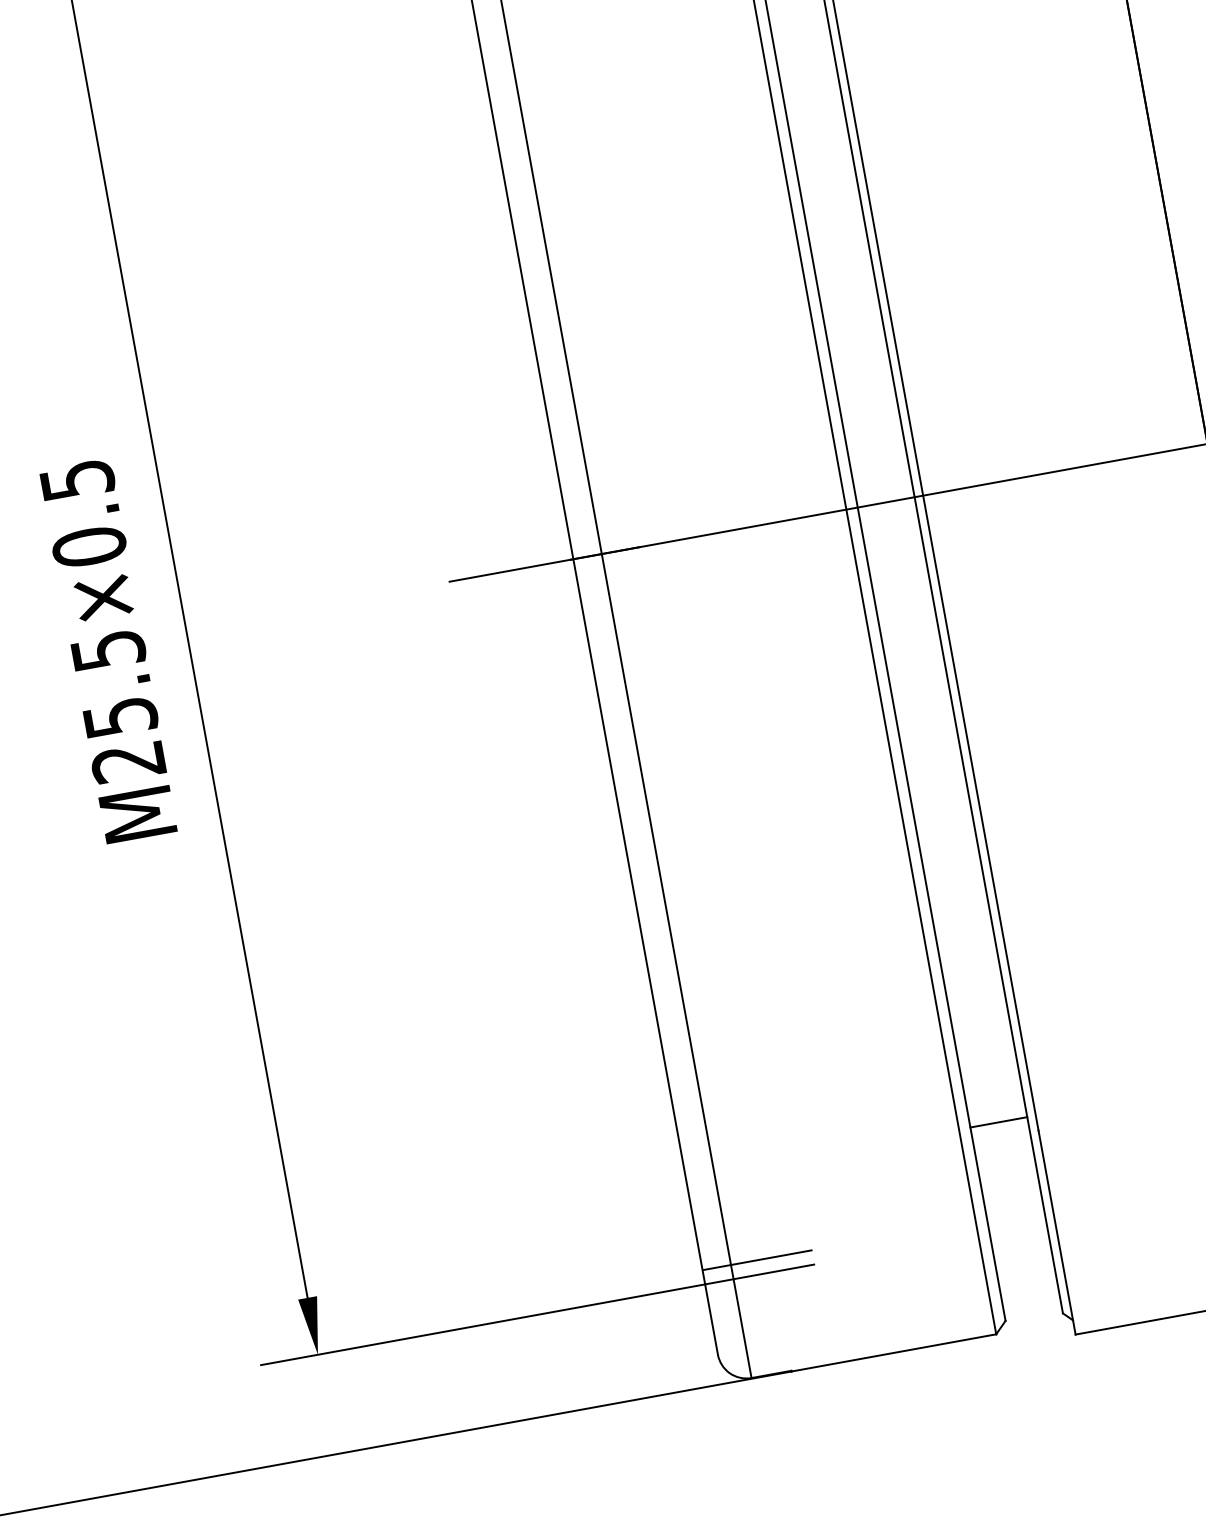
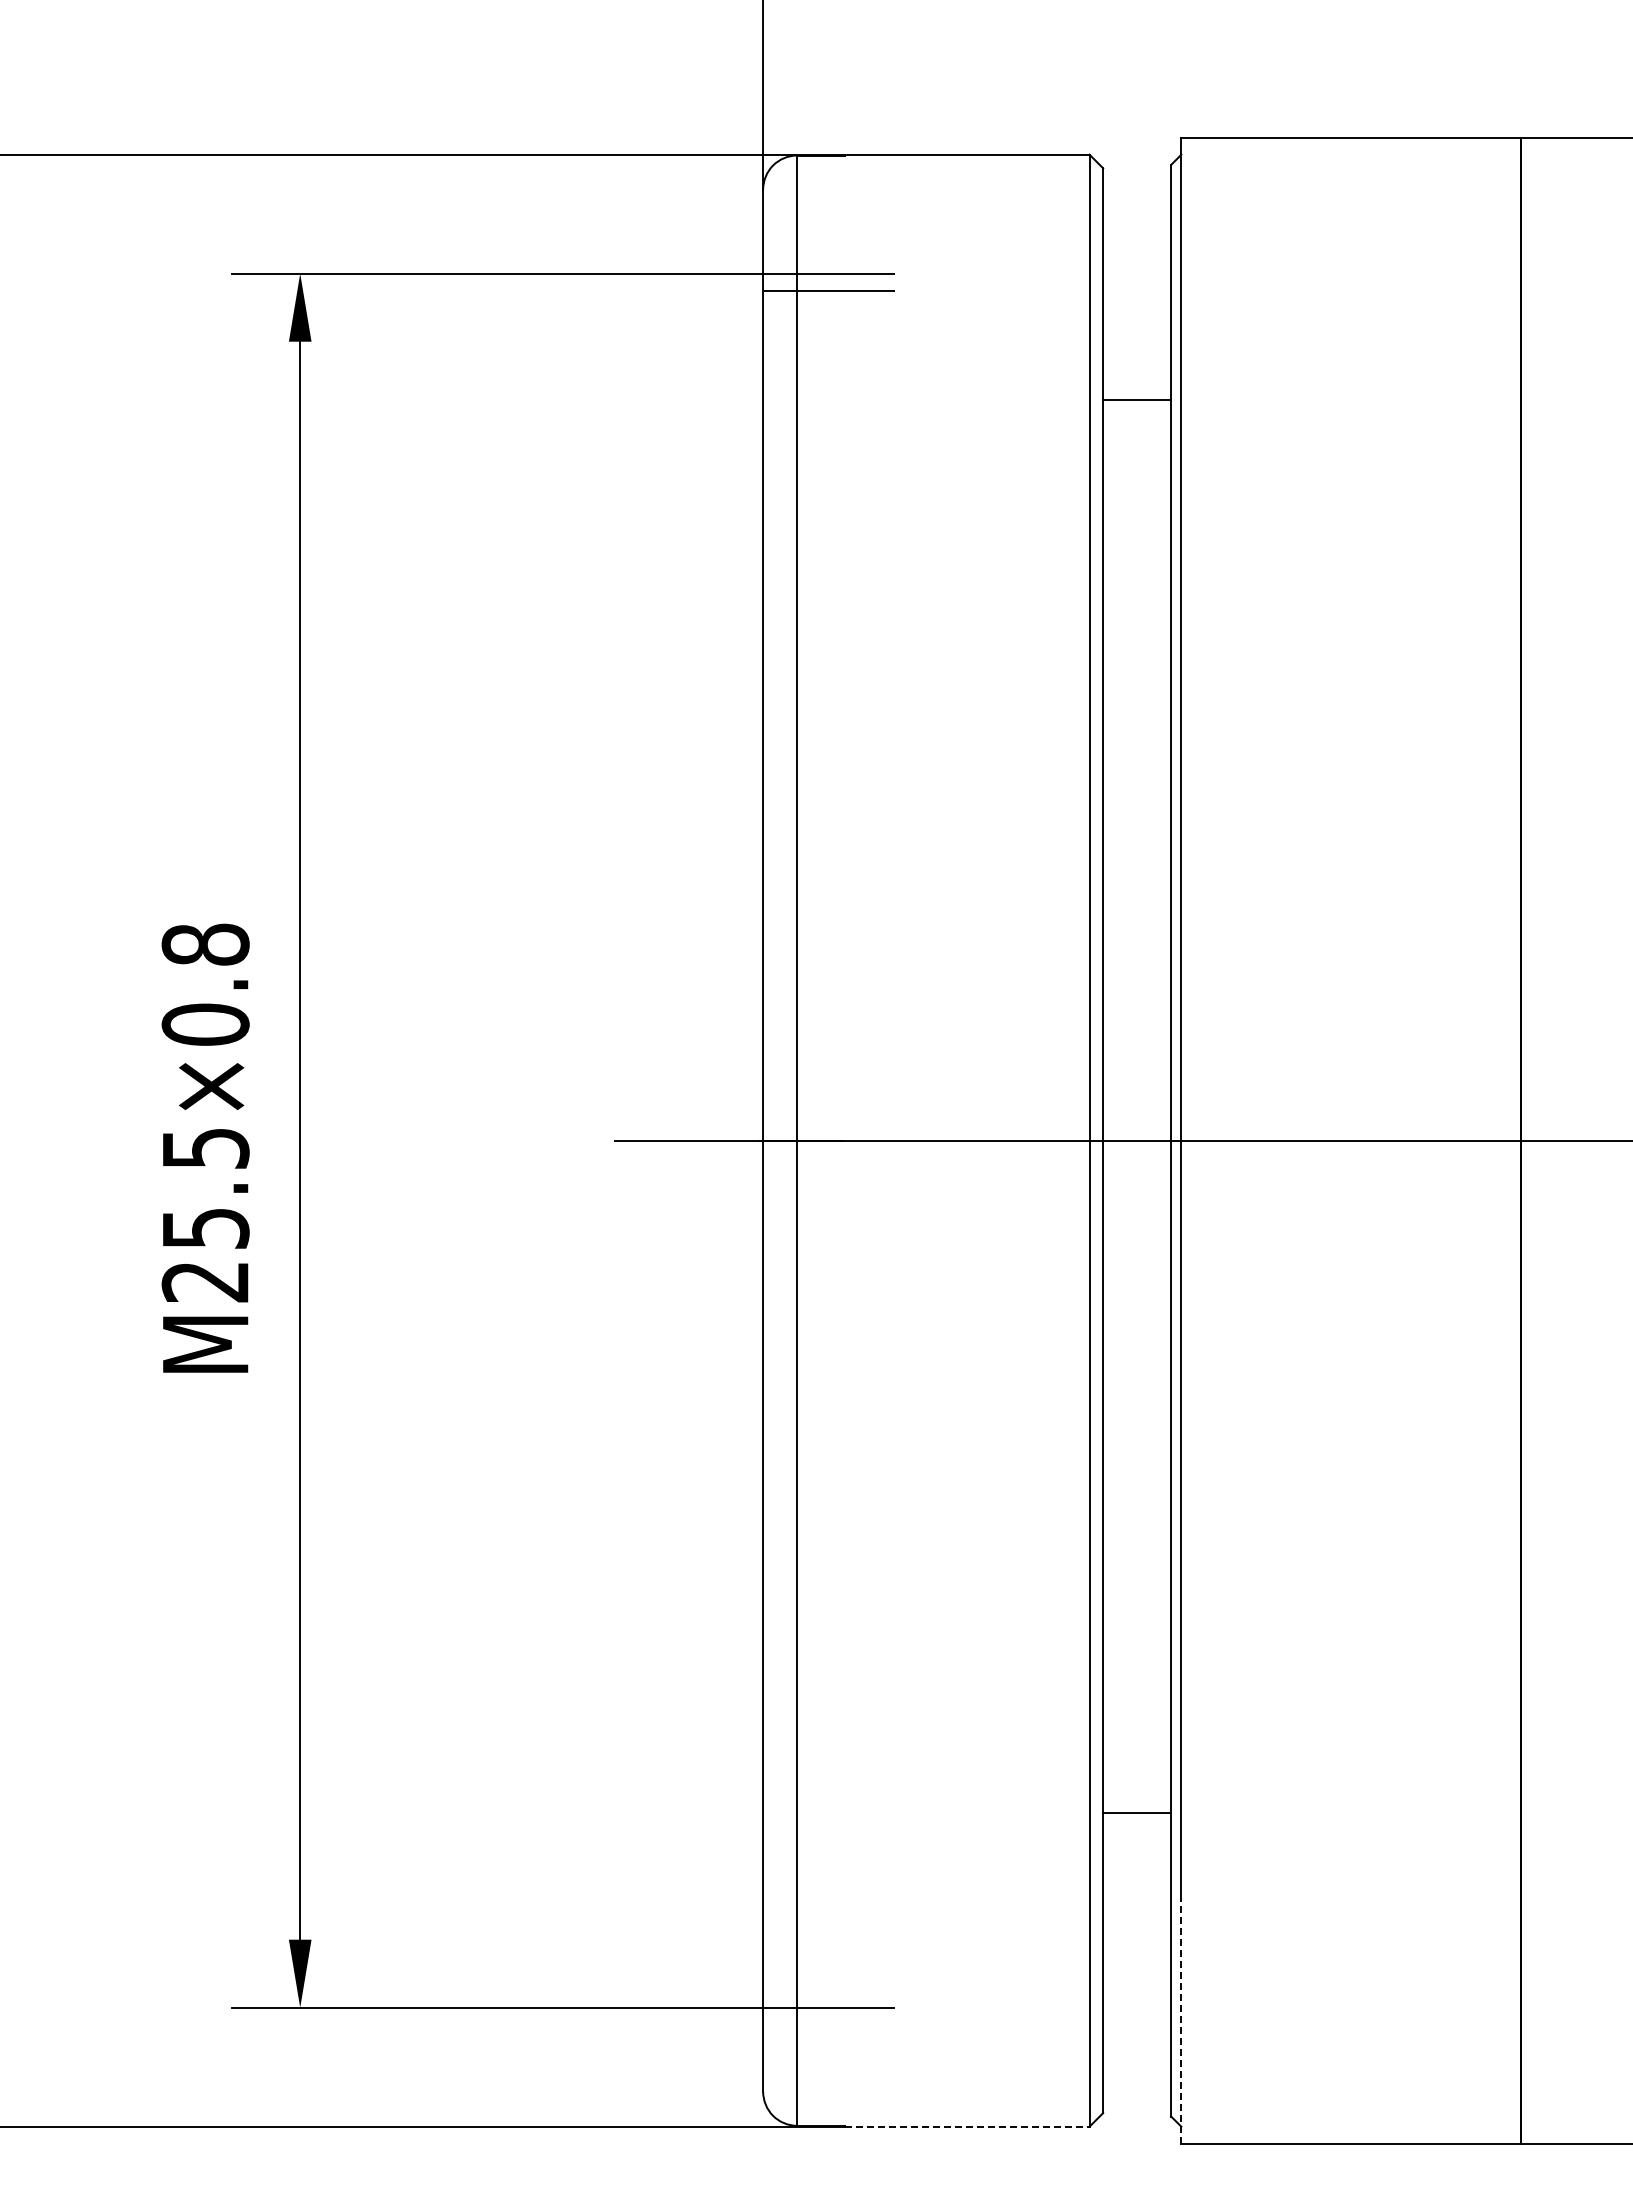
text: (77, 479) -> (205, 944), M25.5×0.5 -> M25.5×0.8
line: (999, 1121) -> (1137, 1812), moved
line: (1057, 1232) -> (1181, 2021), solid -> dashed
line: (757, 1260) -> (828, 1990), removed
line: (894, 1352) -> (967, 2126), solid -> dashed

